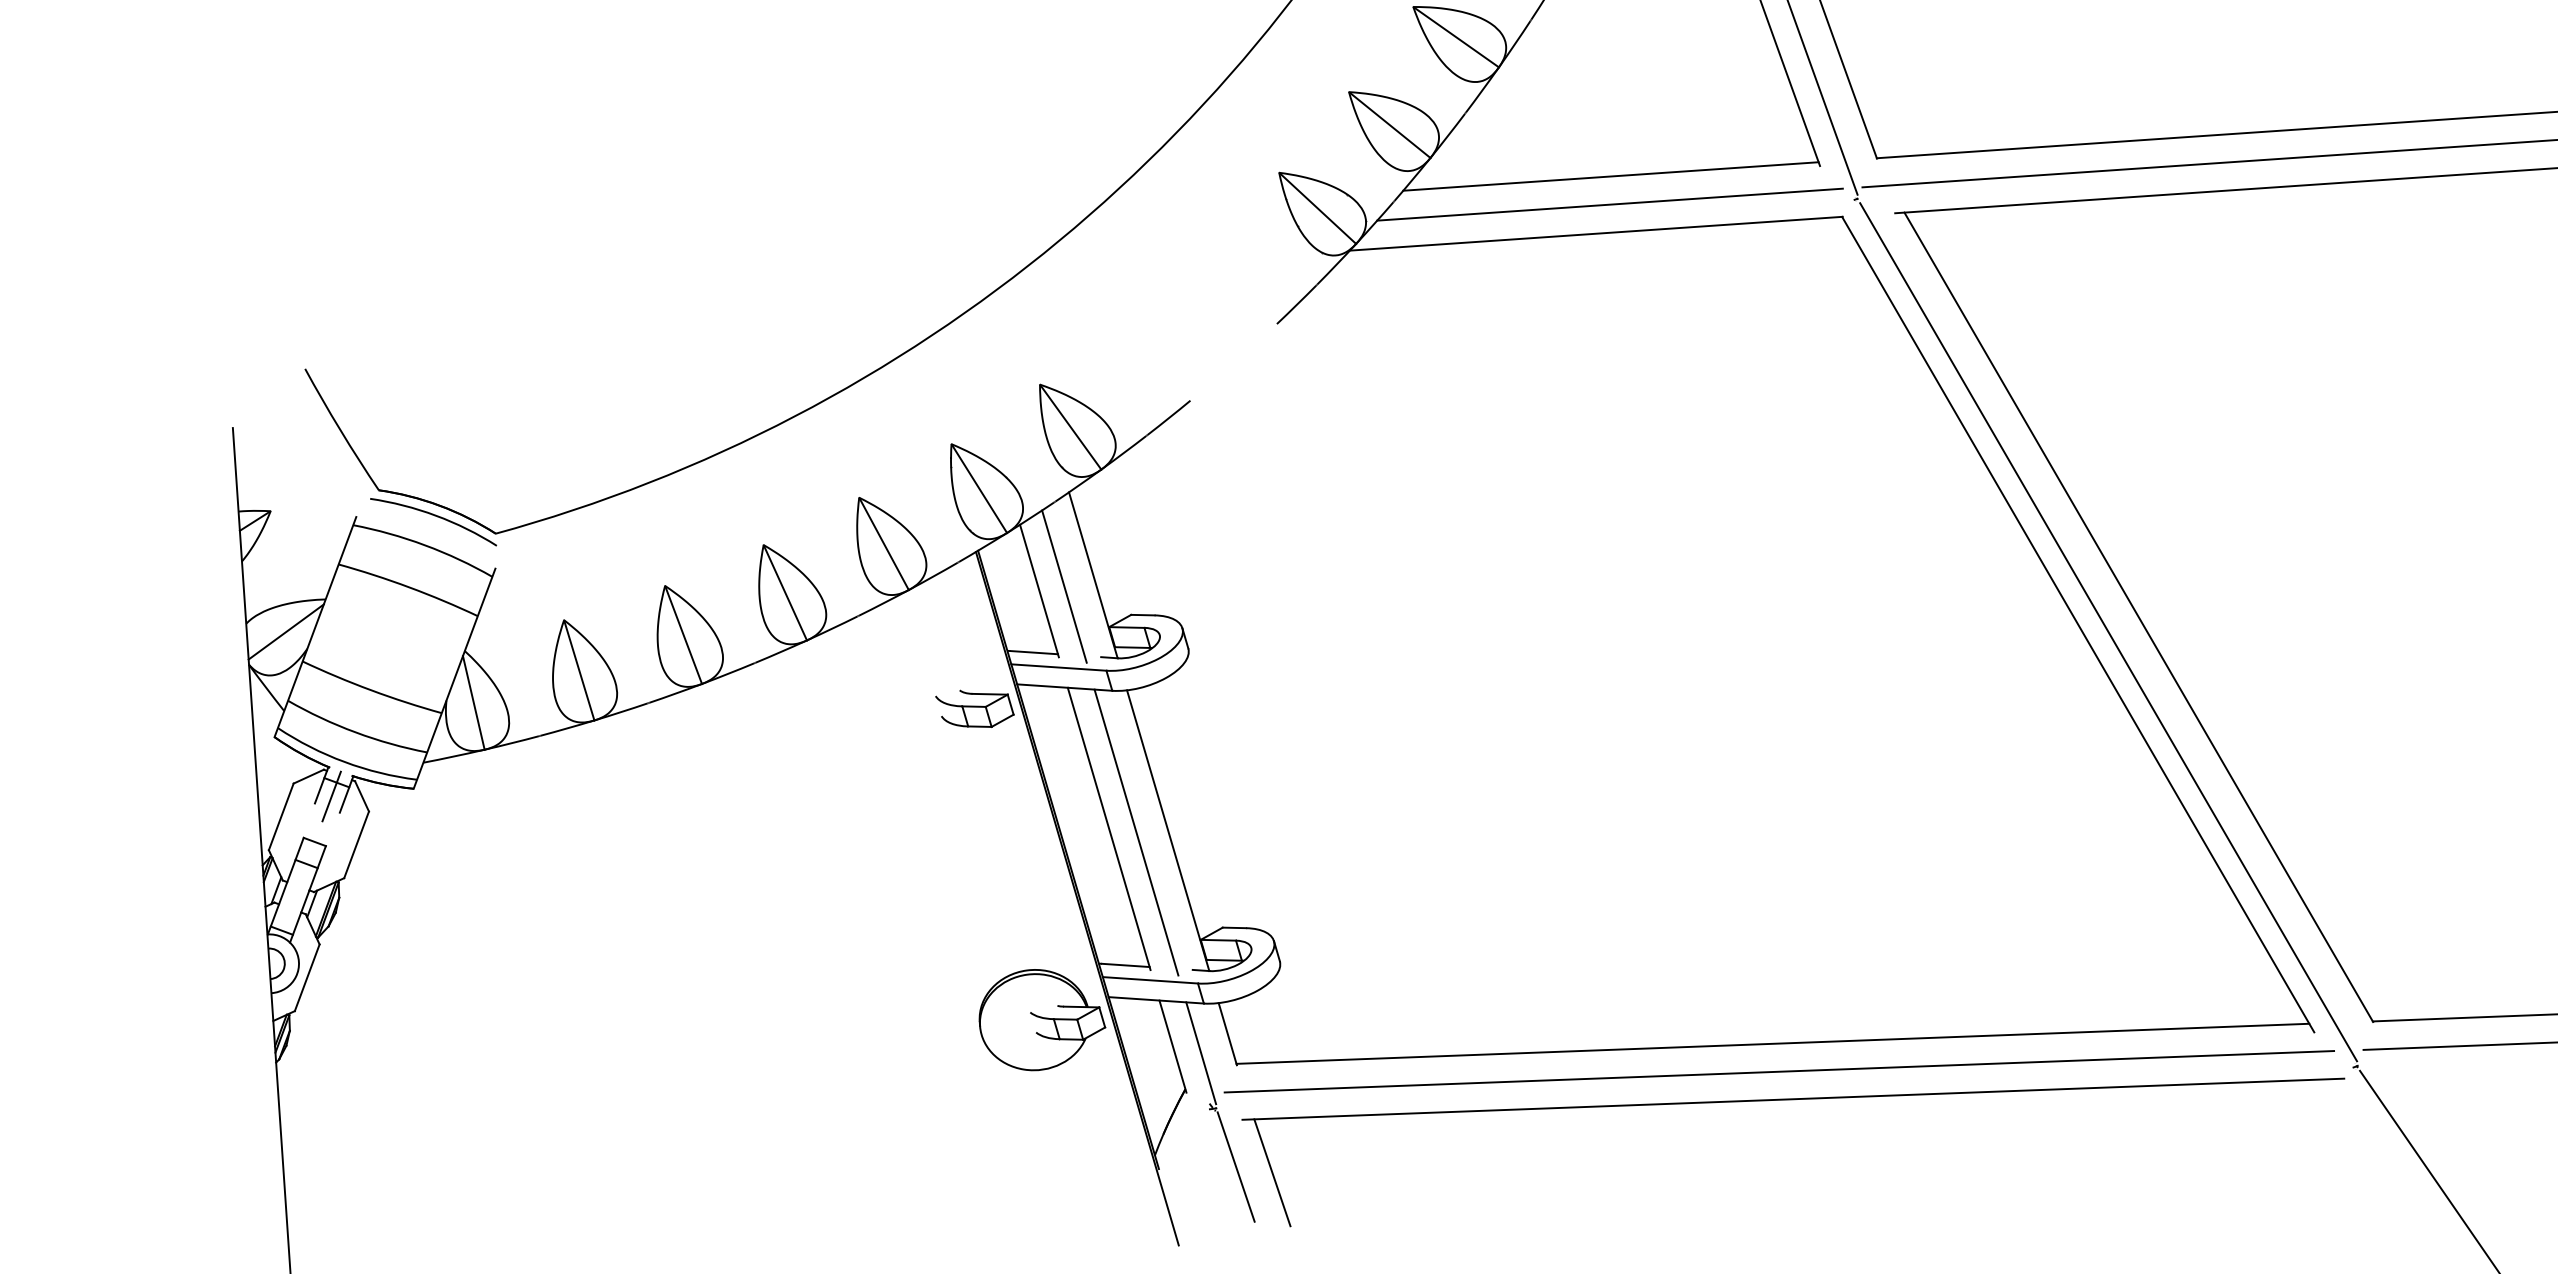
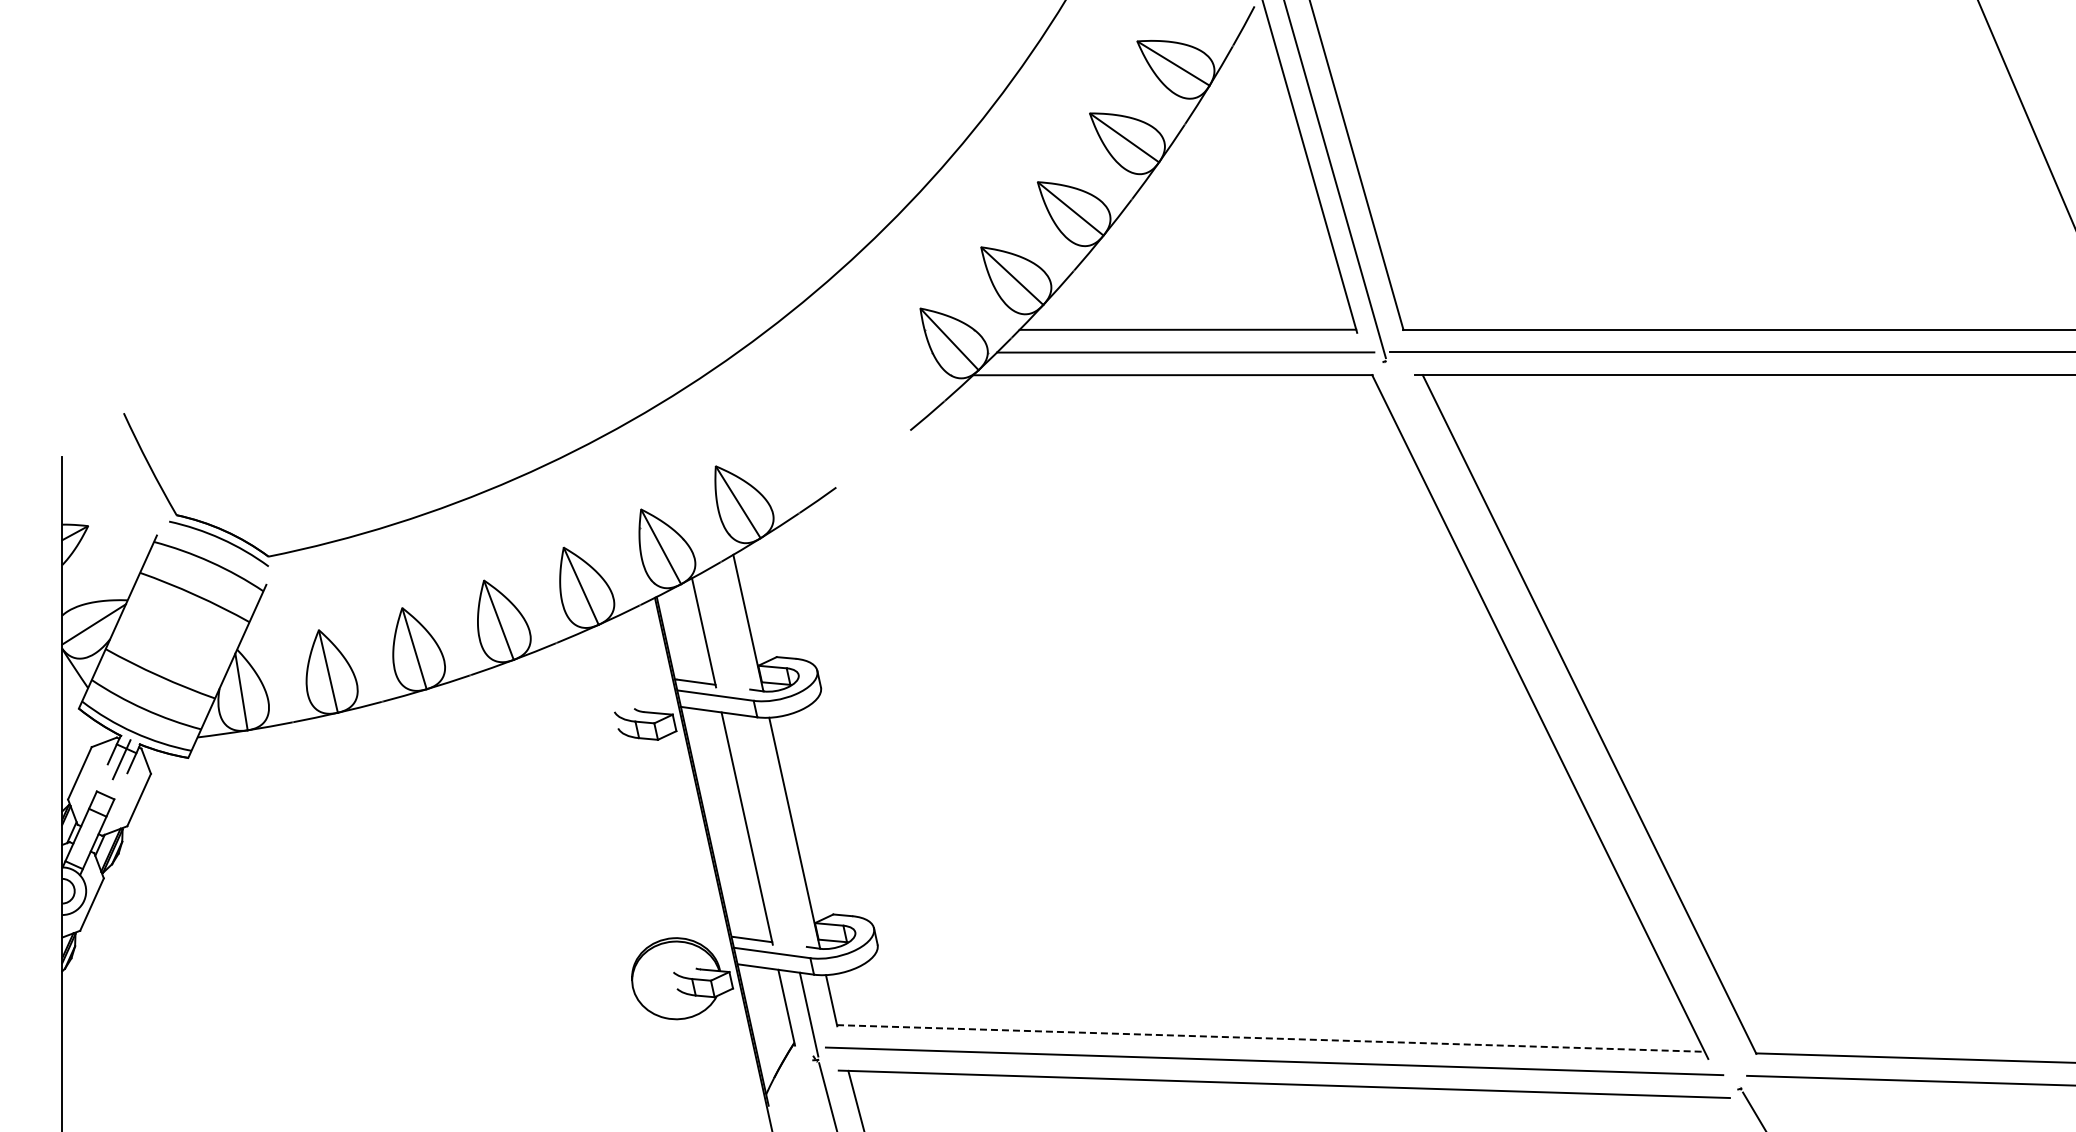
line: (1064, 586) -> (724, 630), removed
line: (2108, 631) -> (1564, 724), removed
line: (1135, 831) -> (768, 832), removed
line: (1773, 1043) -> (1271, 1038), solid -> dashed

